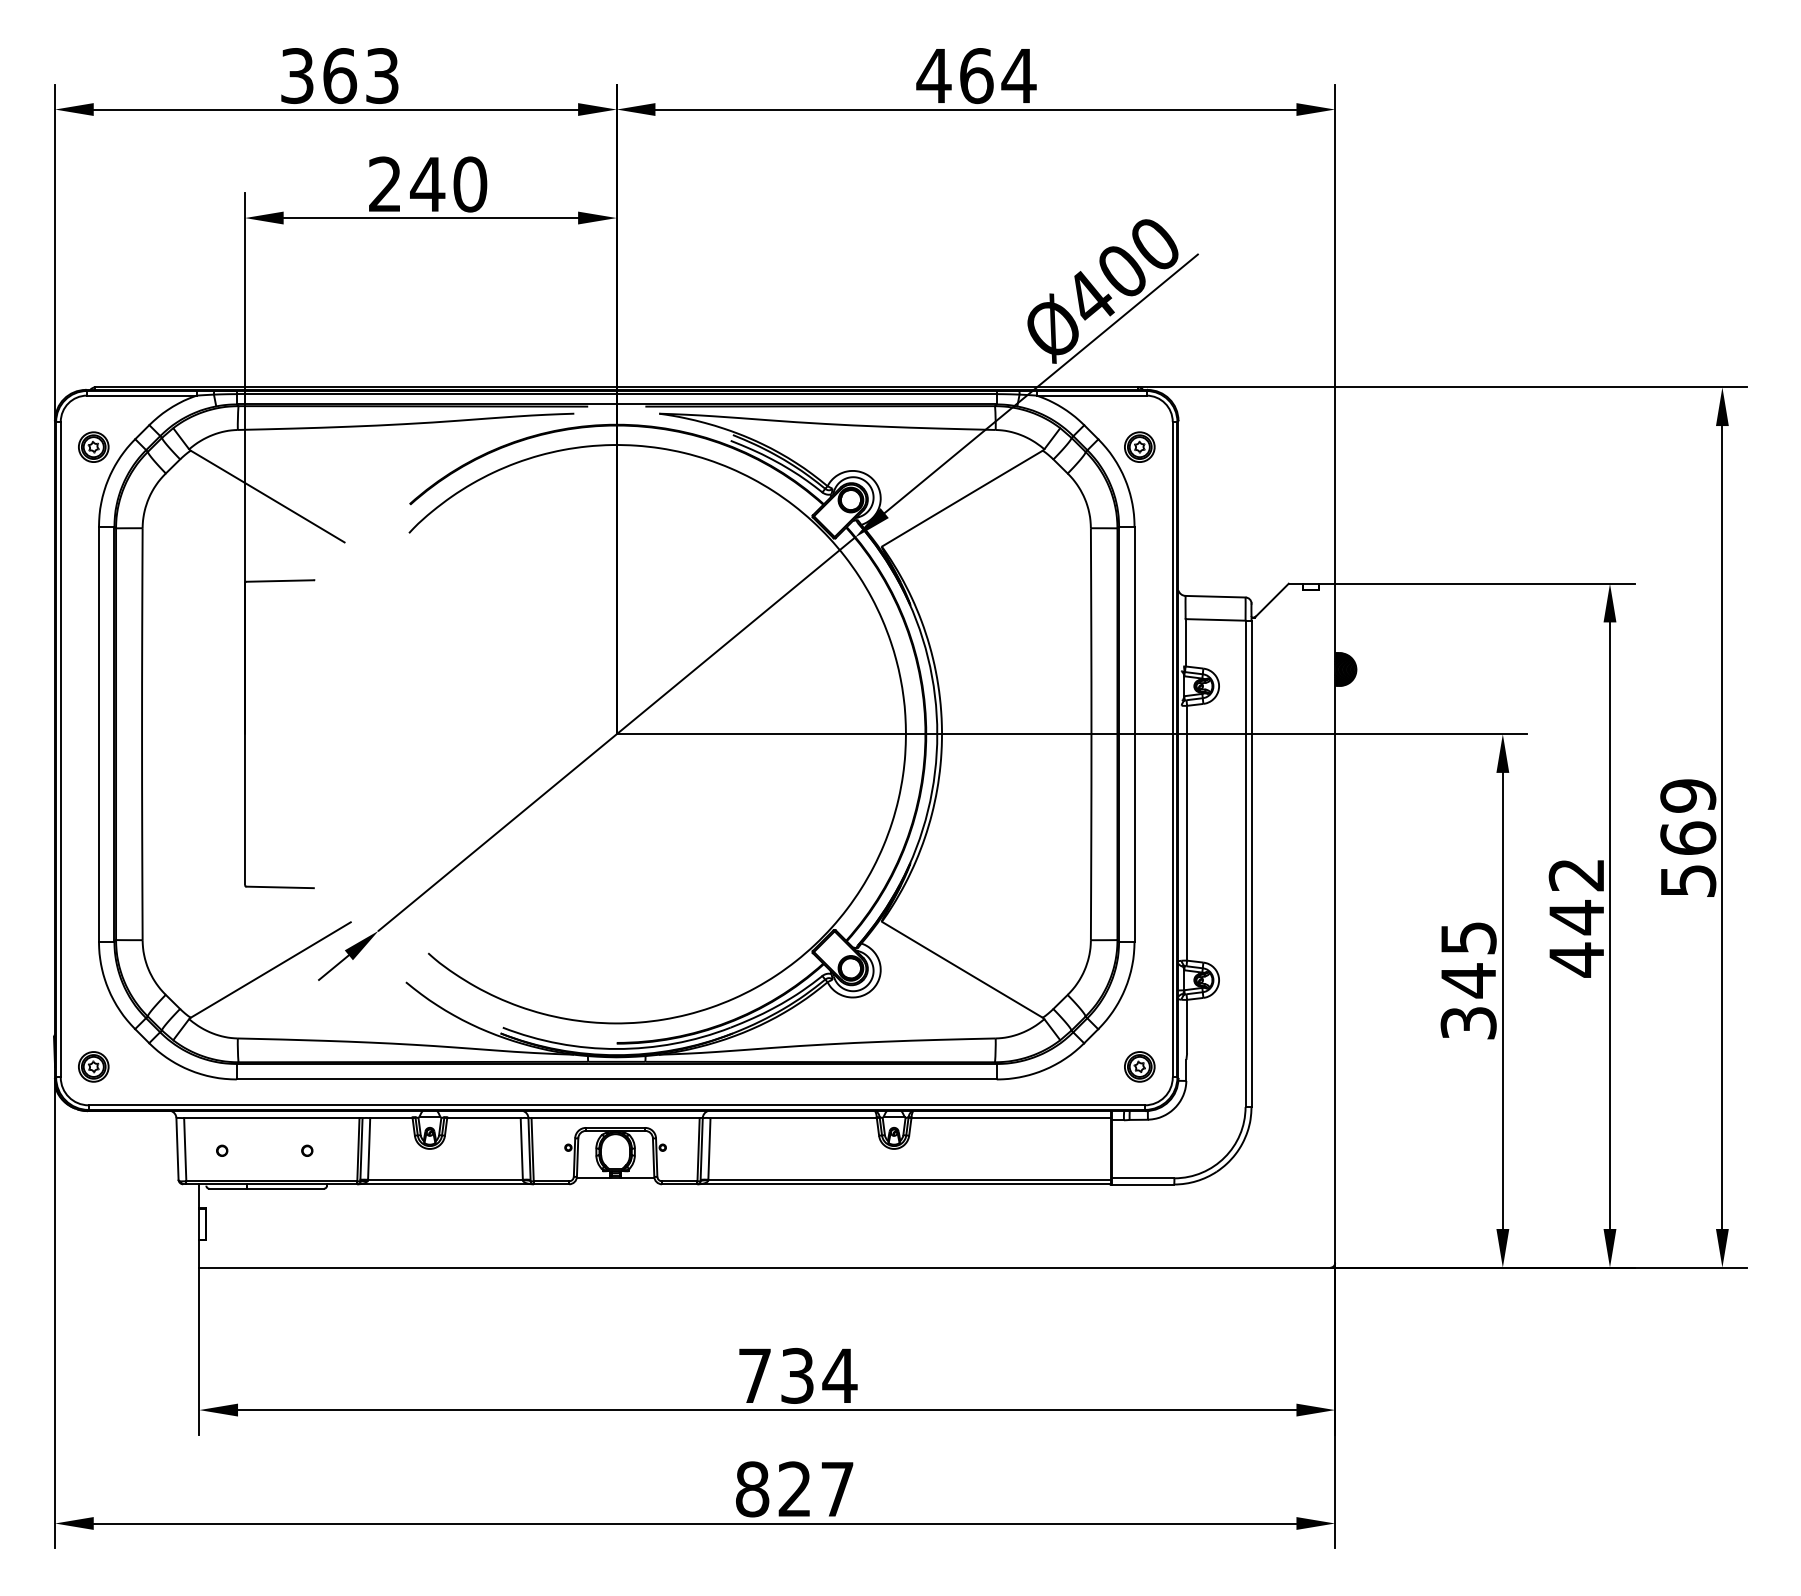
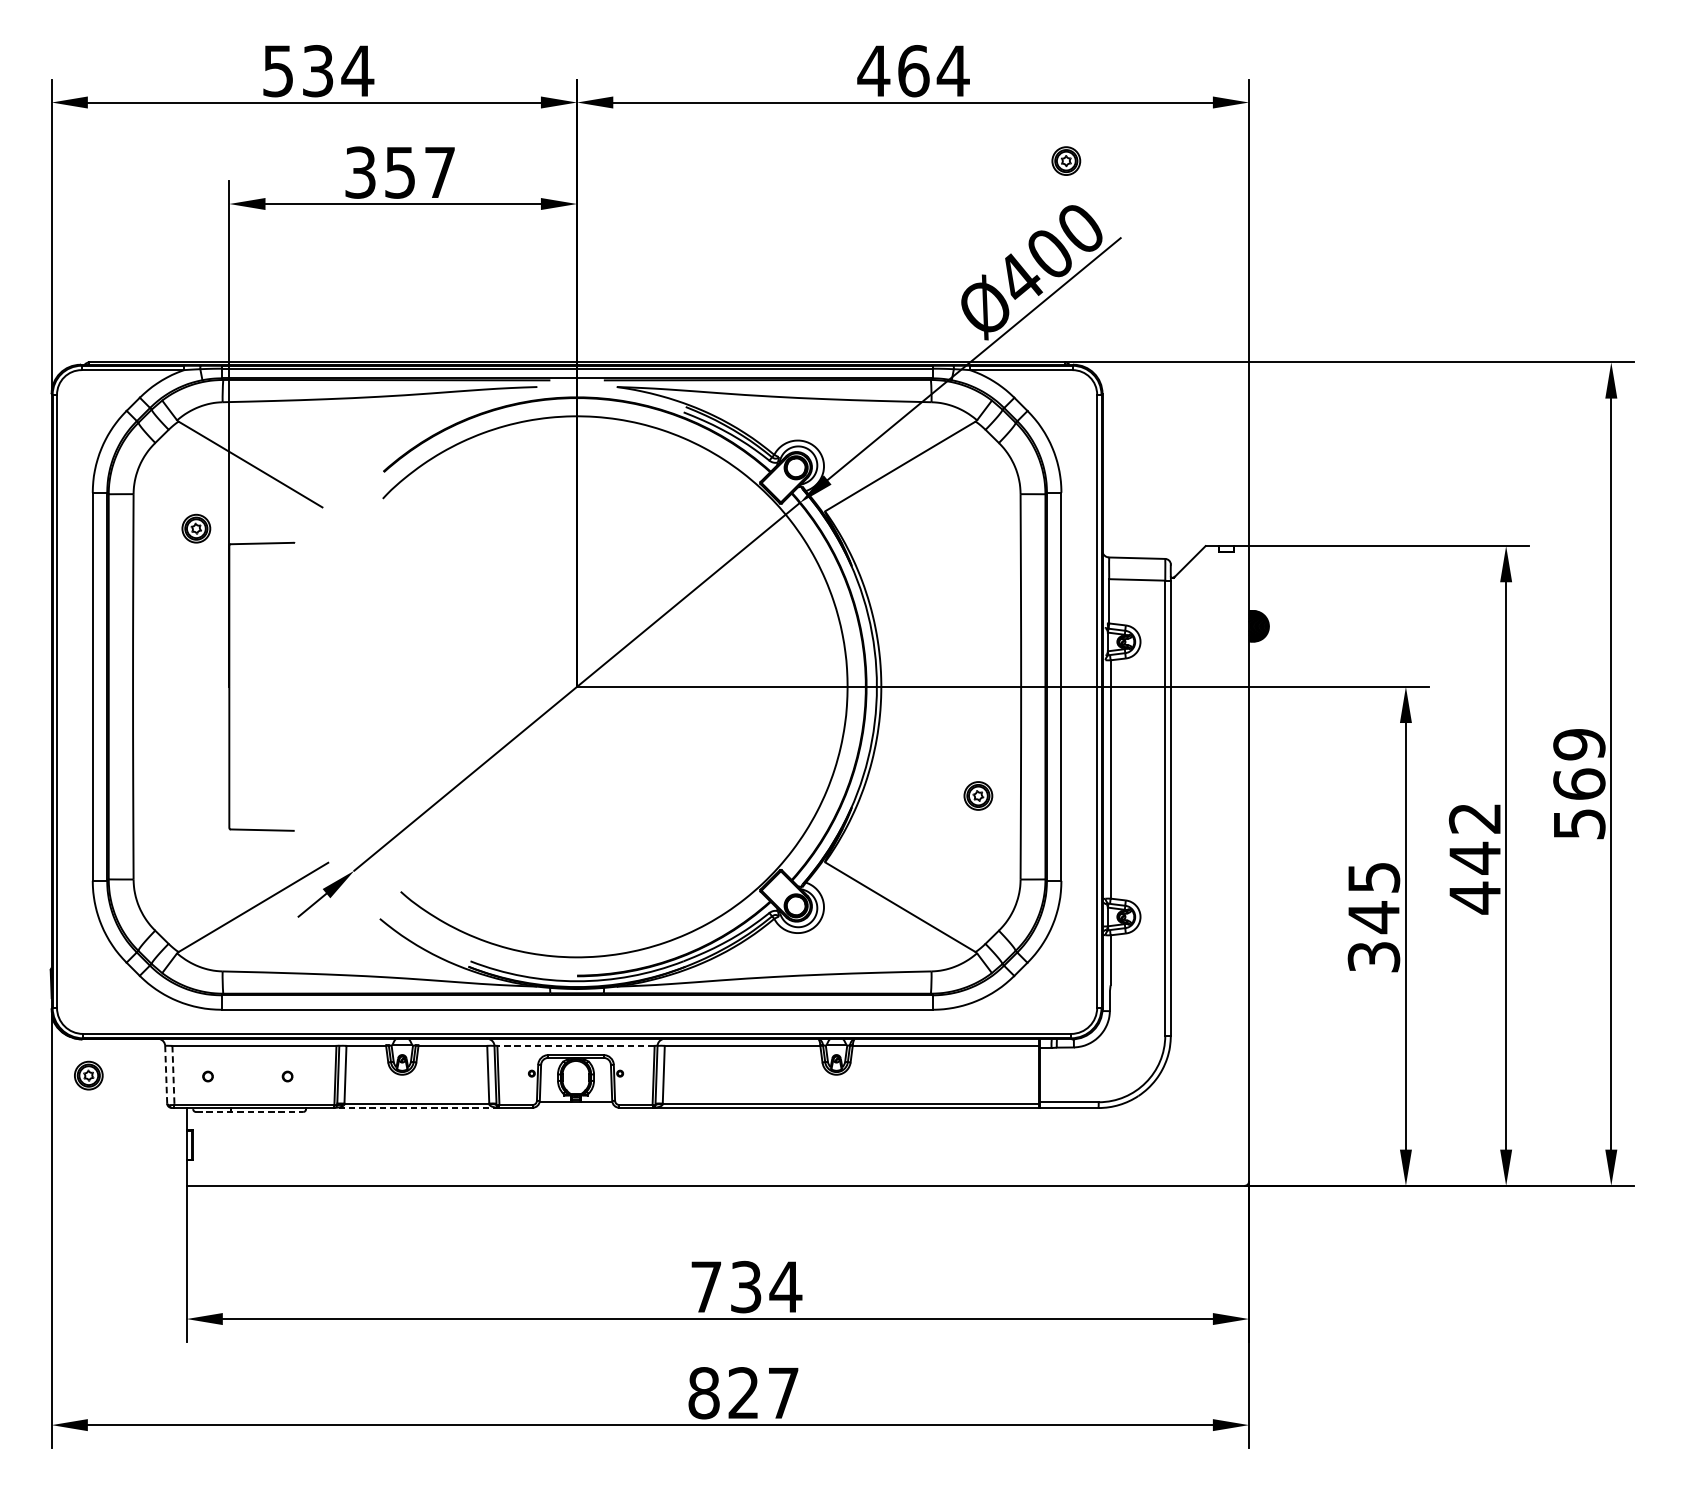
text: (340, 76) -> (318, 71), 363 -> 534
text: (428, 184) -> (400, 172), 240 -> 357
part: (93, 446) -> (196, 528), moved
part: (1139, 446) -> (1066, 160), moved
part: (93, 1066) -> (88, 1075), moved
part: (1139, 1066) -> (978, 795), moved
line: (615, 1118) -> (575, 1046), solid -> dashed
line: (177, 1148) -> (166, 1074), solid -> dashed
line: (185, 1149) -> (173, 1075), solid -> dashed
line: (445, 1184) -> (416, 1108), solid -> dashed
line: (267, 1188) -> (250, 1111), solid -> dashed

